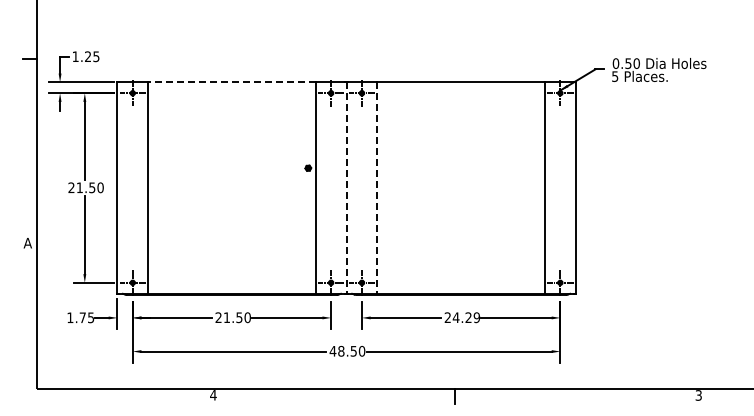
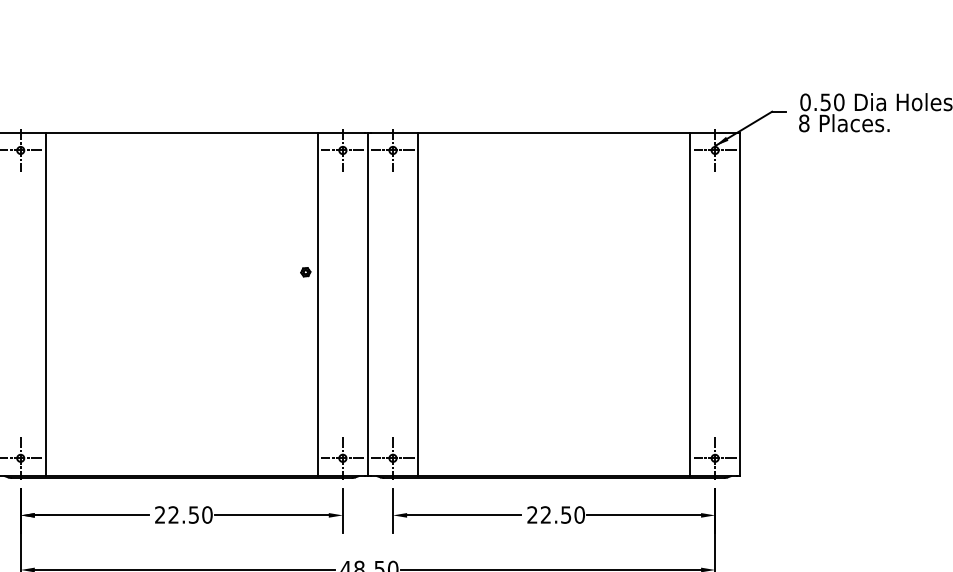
text: (615, 76) -> (804, 123), 5 -> 8
line: (231, 82) -> (181, 133), dashed -> solid
line: (346, 188) -> (367, 305), dashed -> solid
line: (377, 188) -> (418, 305), dashed -> solid
text: (226, 317) -> (172, 514), 21.50 -> 22.50
text: (465, 317) -> (561, 514), 24.29 -> 22.50

